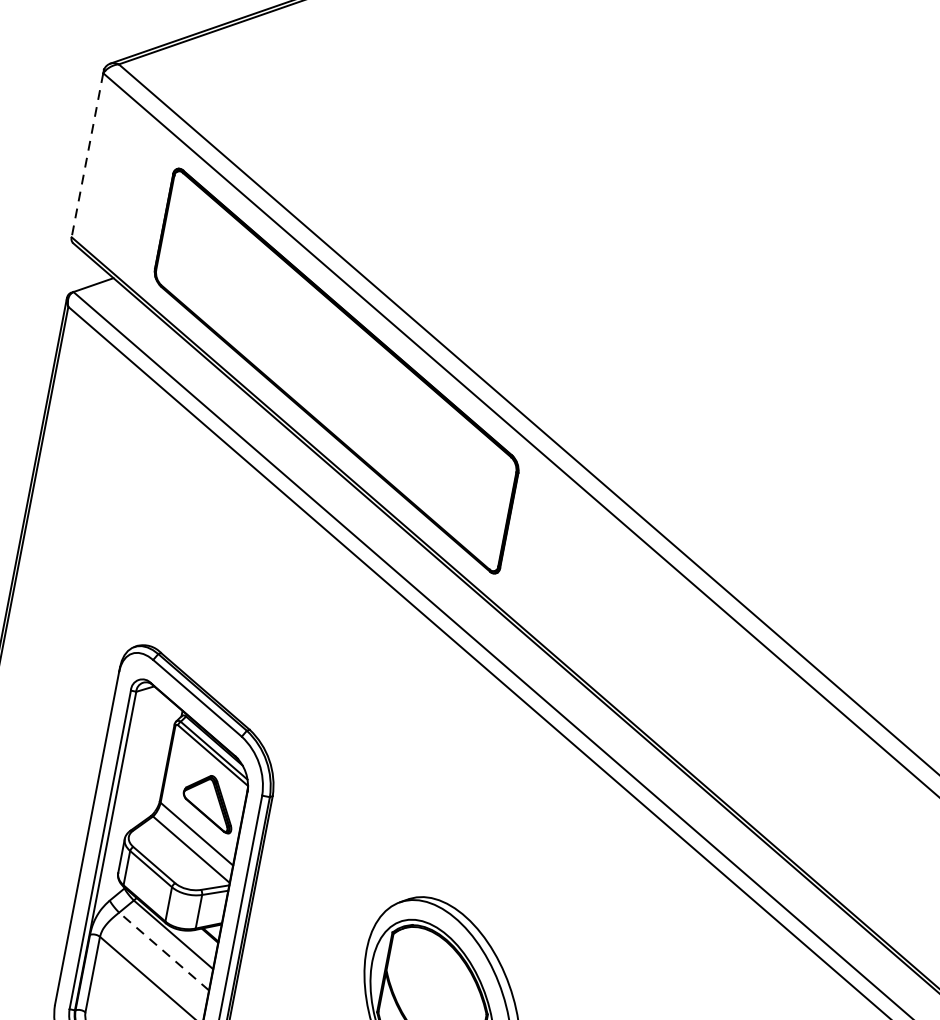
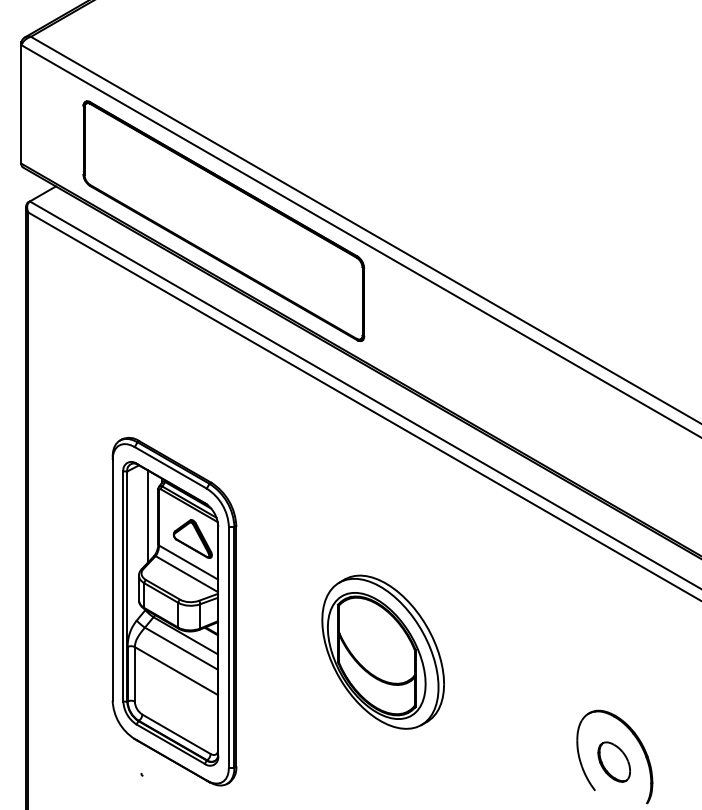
line: (87, 155) -> (21, 104), dashed -> solid
line: (152, 759) -> (147, 516), added
line: (164, 951) -> (181, 648), dashed -> solid

